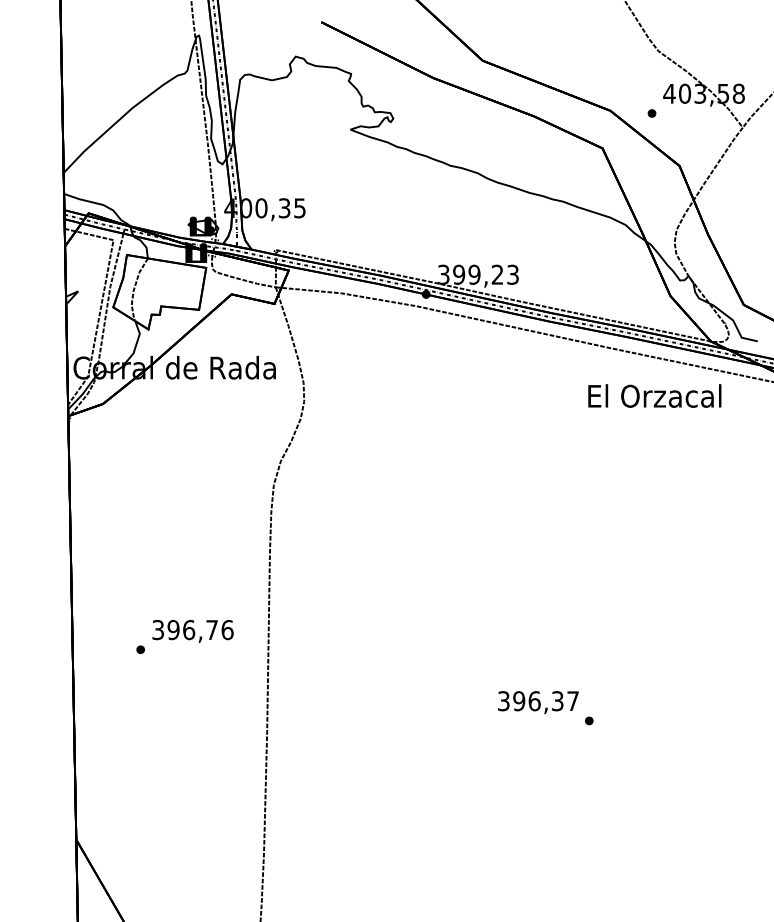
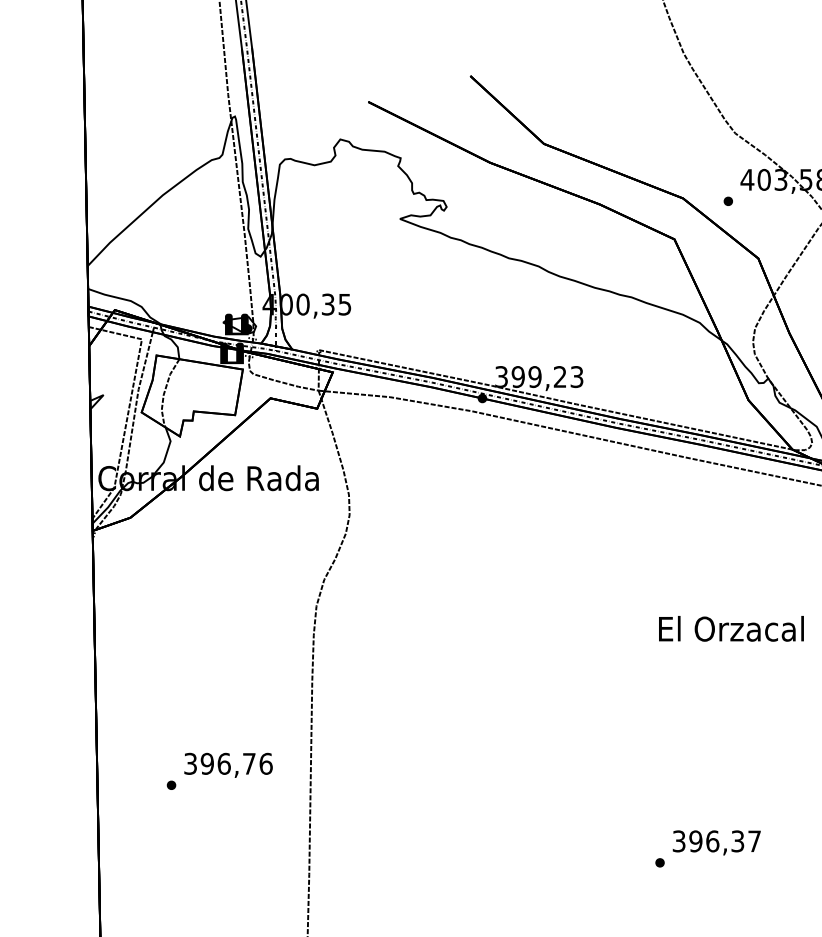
text: (654, 395) -> (731, 628), moved
text: (538, 702) -> (716, 842), moved

